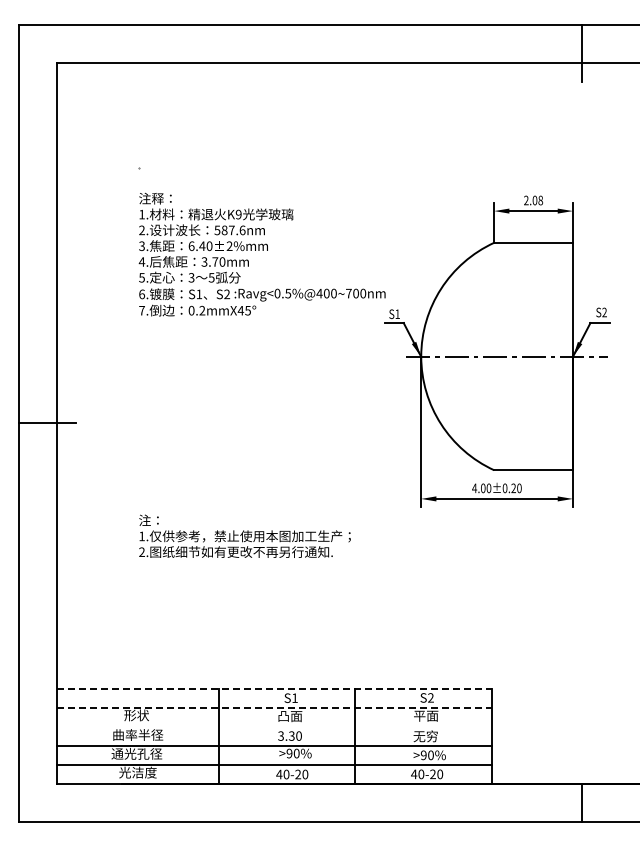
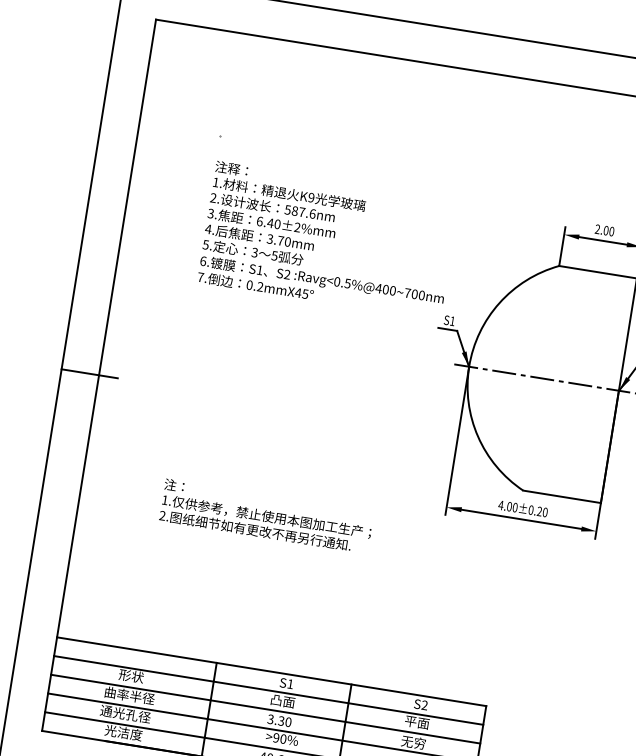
text: (540, 200) -> (611, 231), 2.08 -> 2.00
line: (274, 688) -> (271, 671), dashed -> solid
line: (274, 707) -> (268, 690), dashed -> solid
line: (274, 726) -> (265, 708), added

